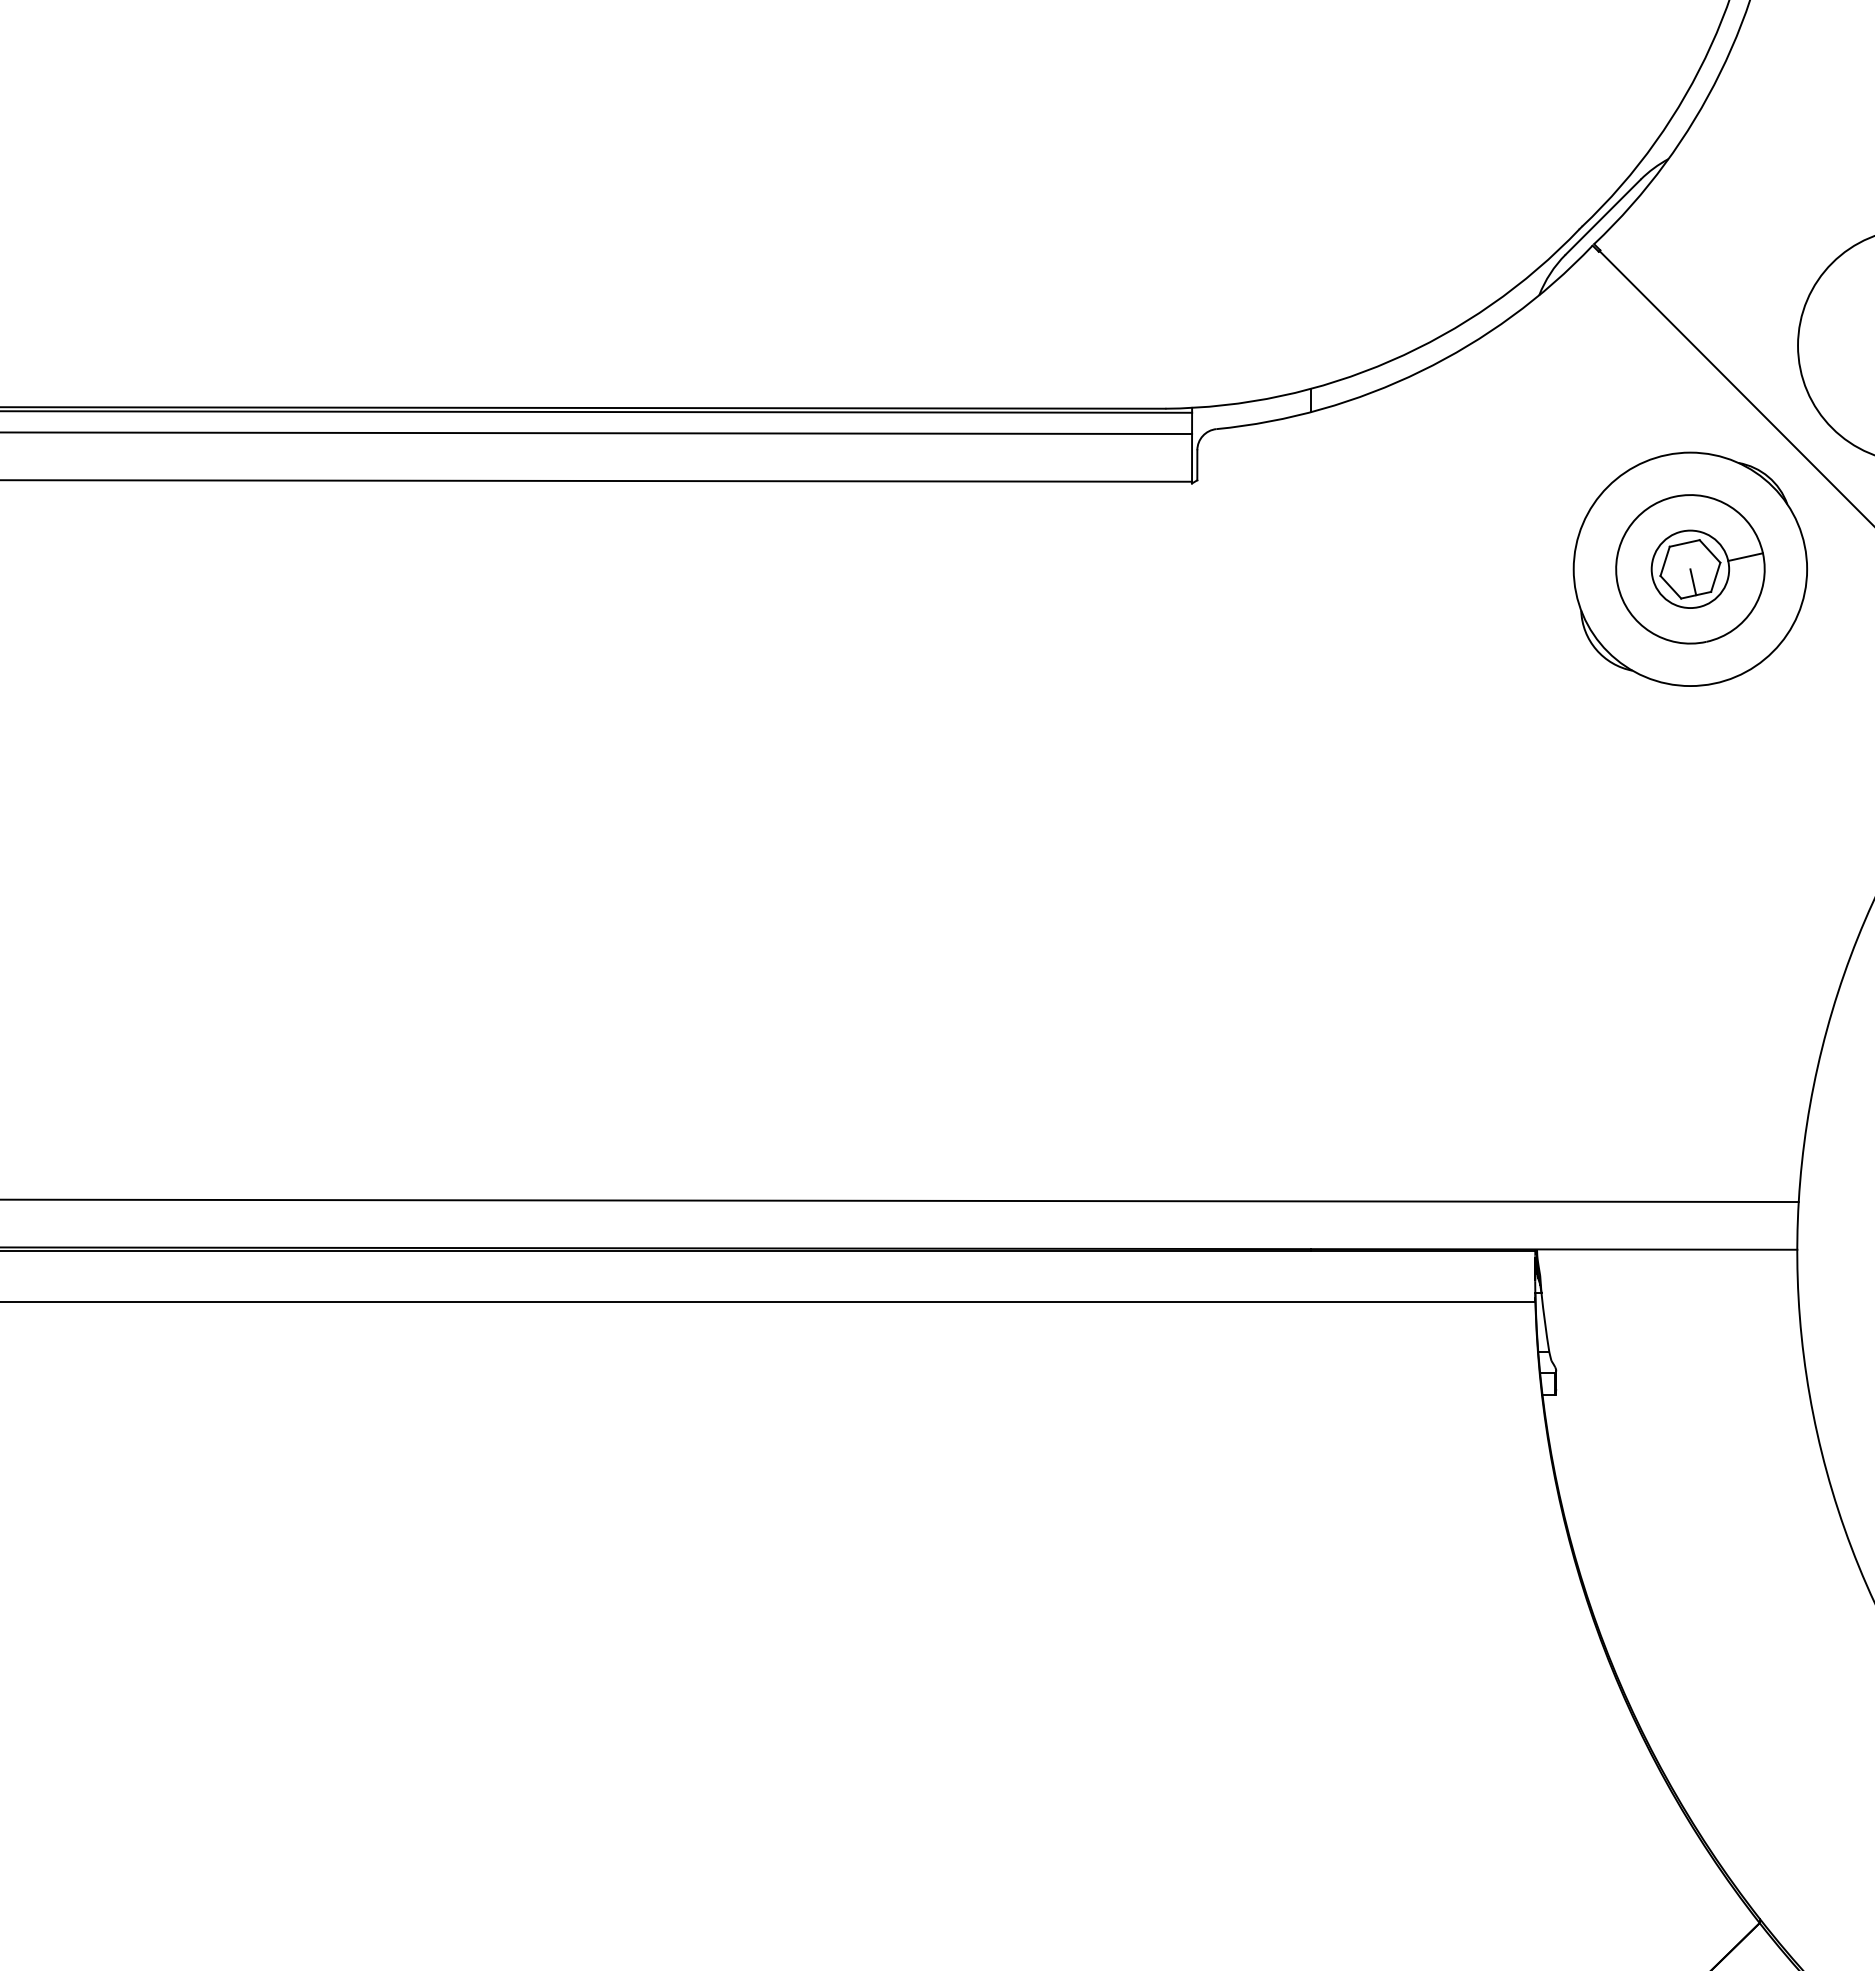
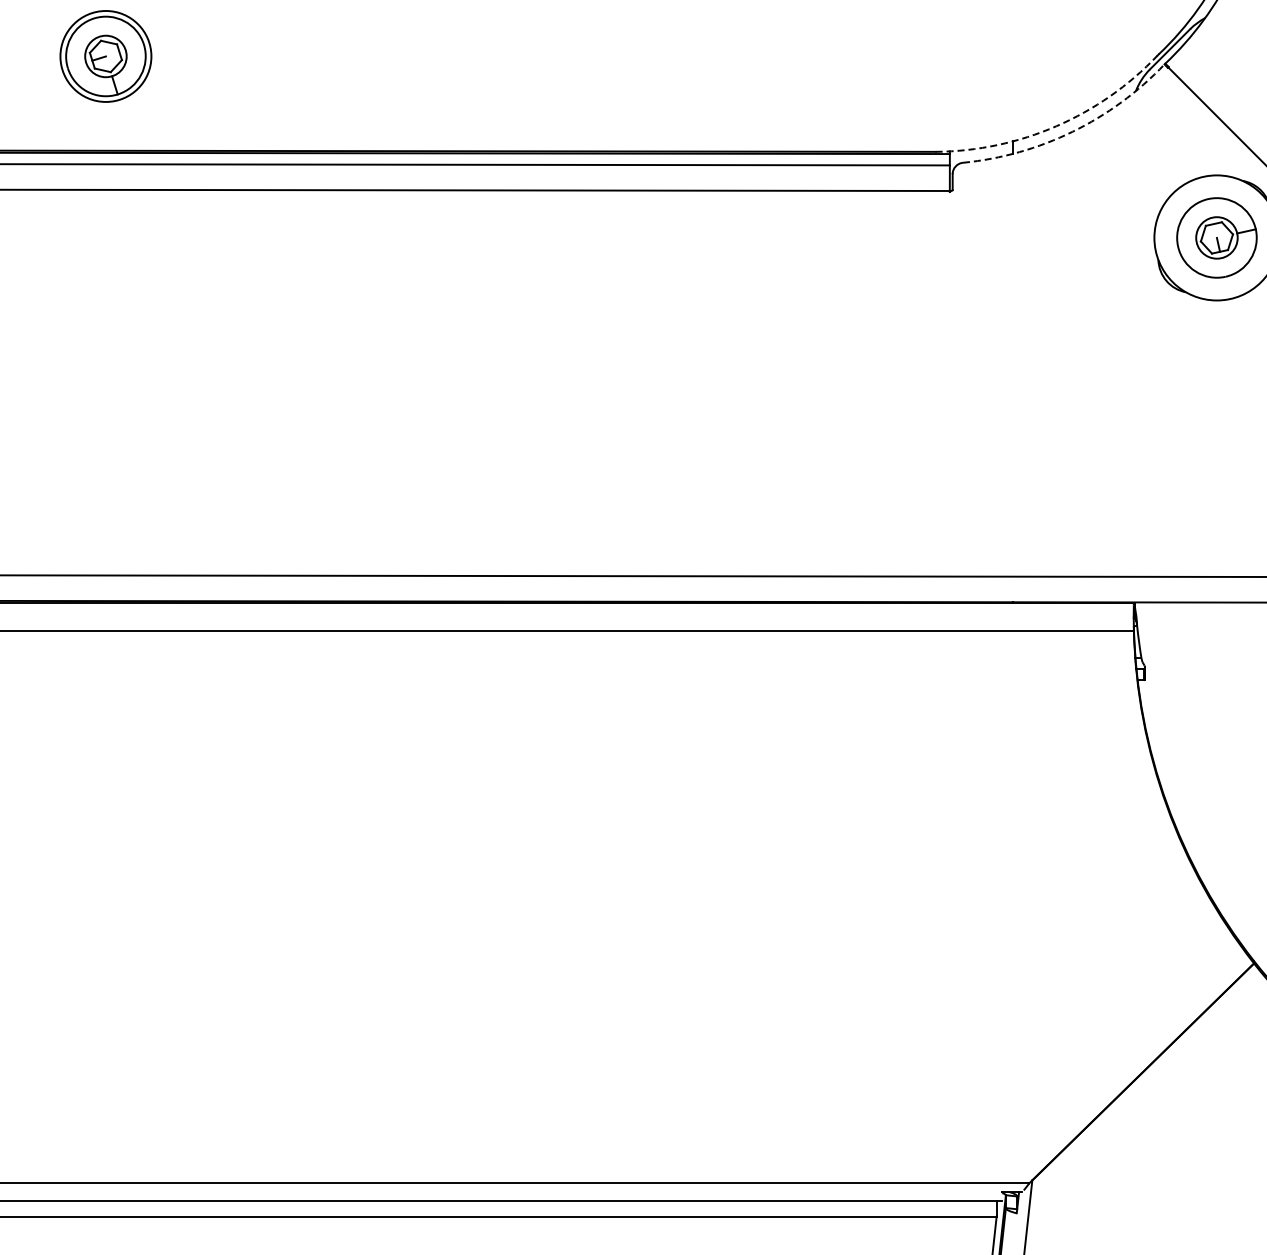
arc: (1391, 361) -> (1056, 126), solid -> dashed
arc: (1420, 370) -> (1072, 131), solid -> dashed

